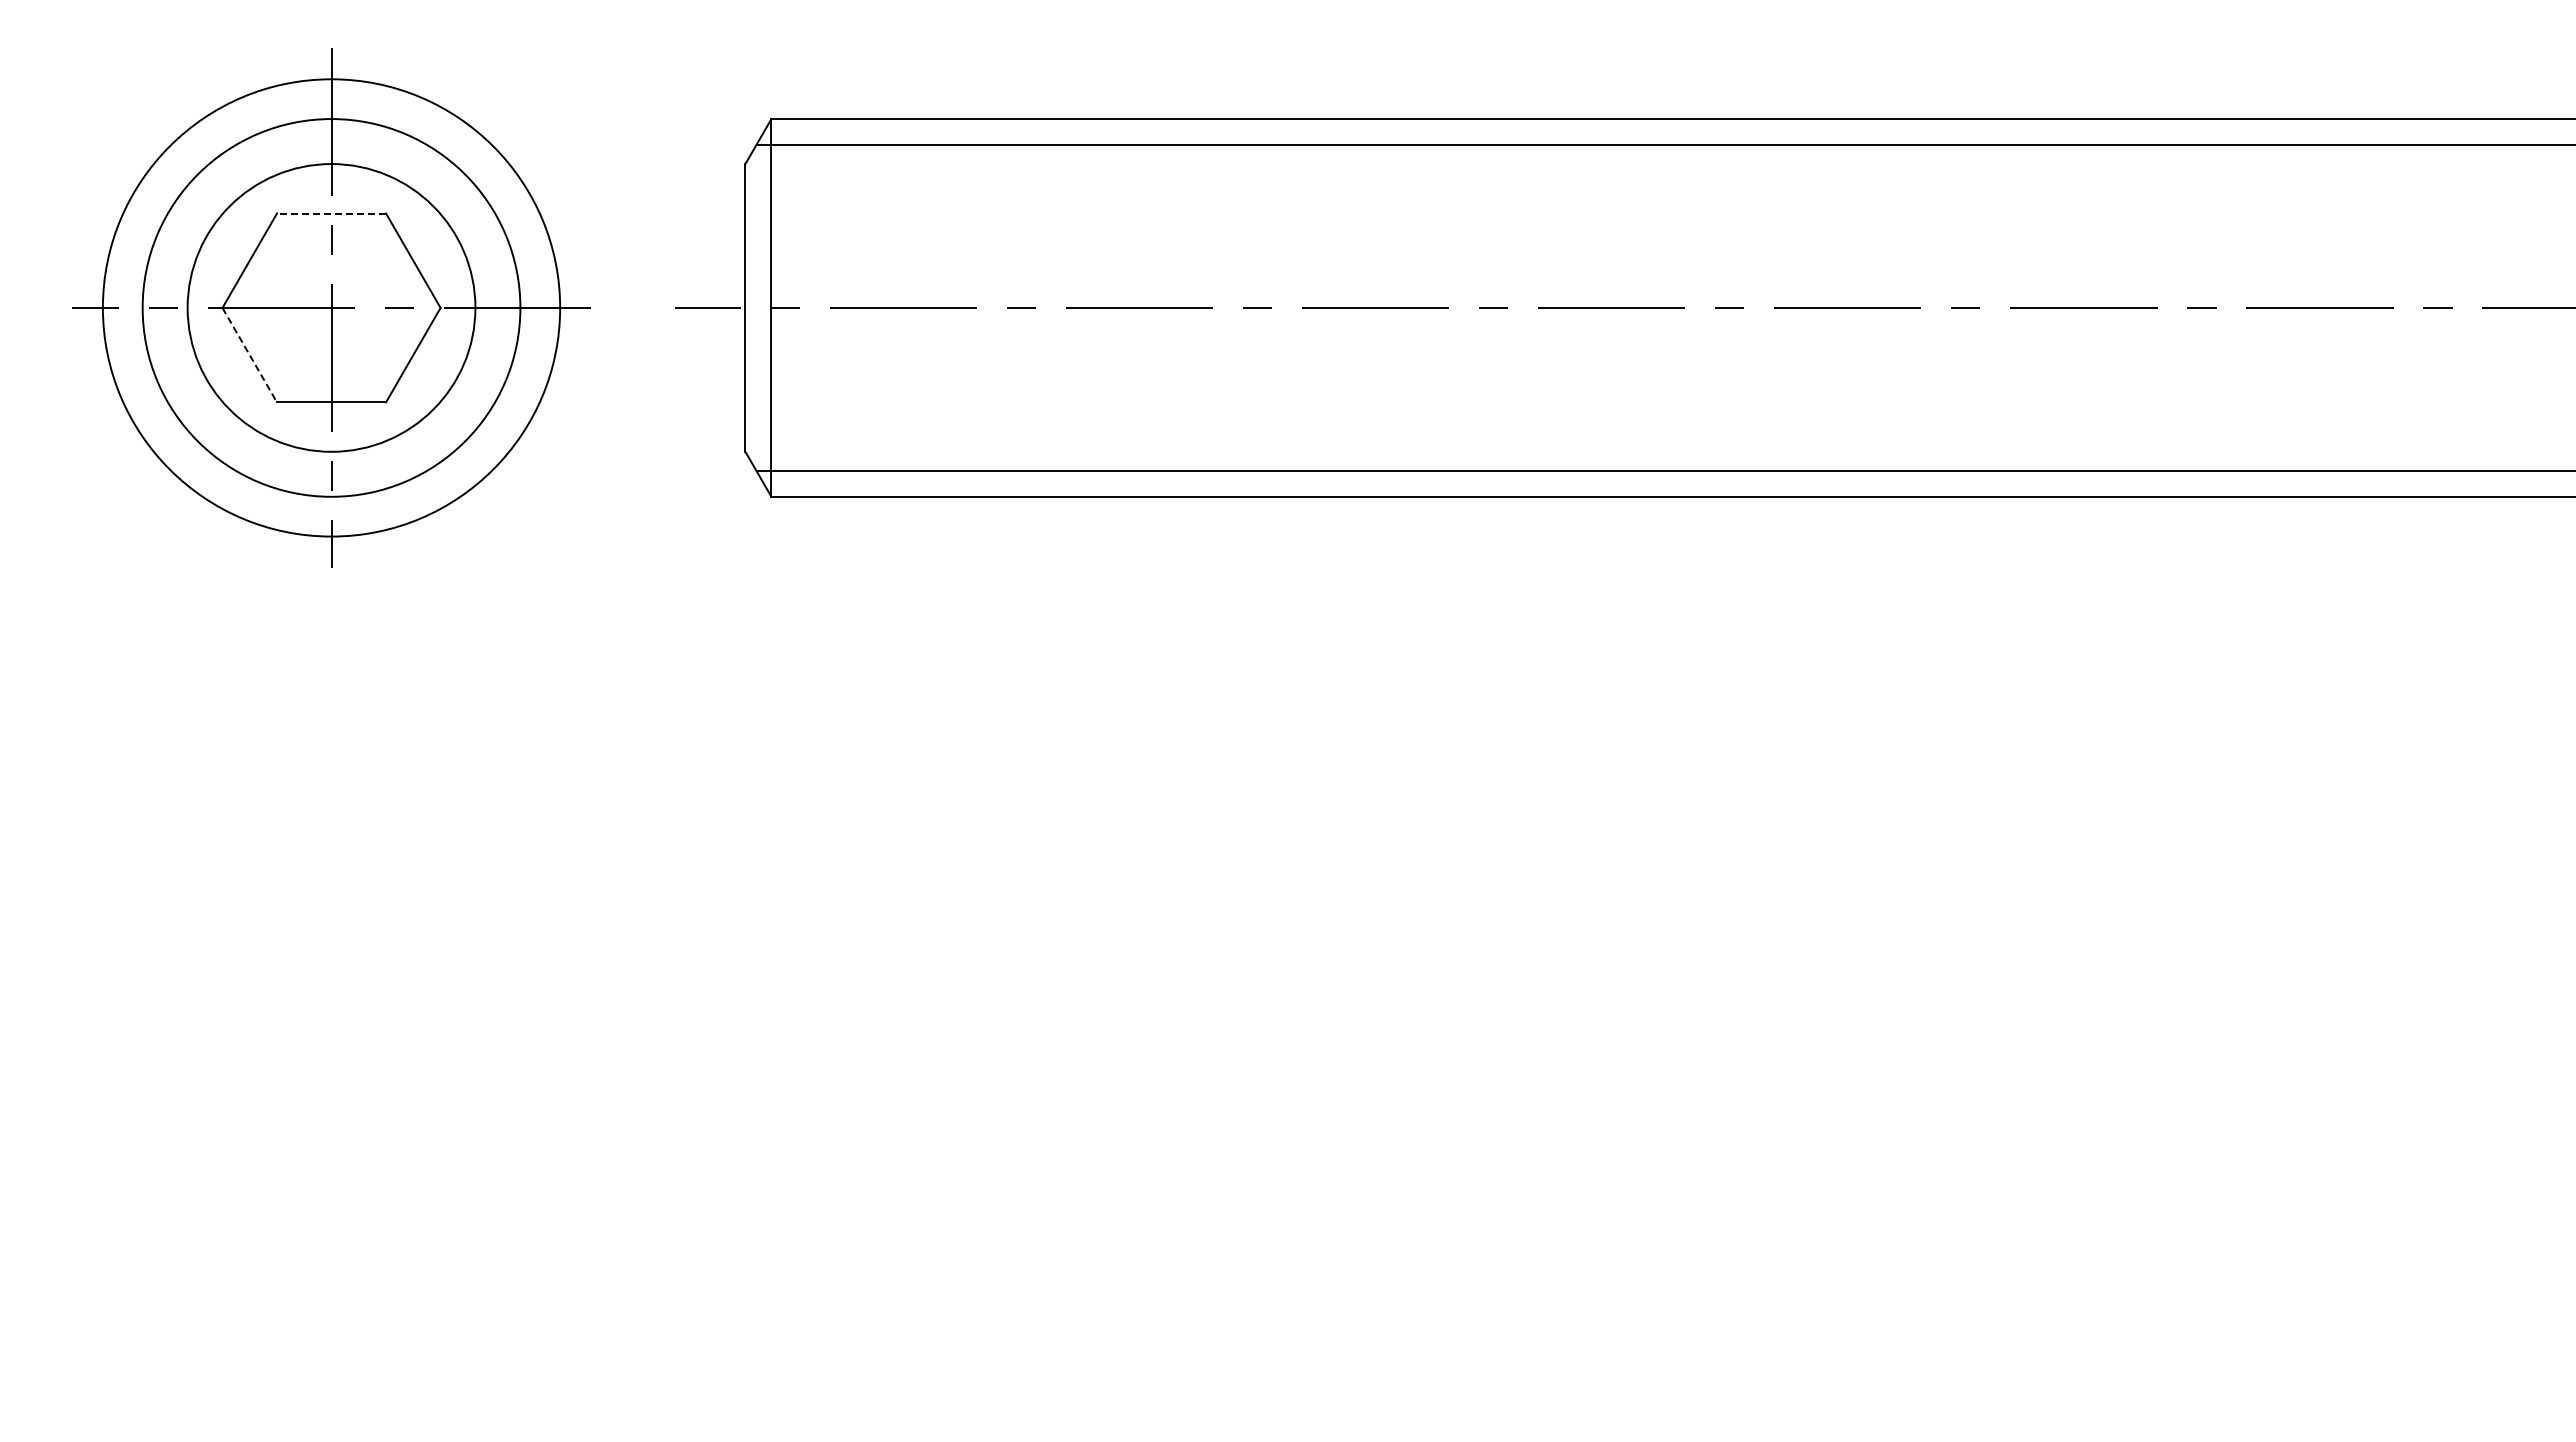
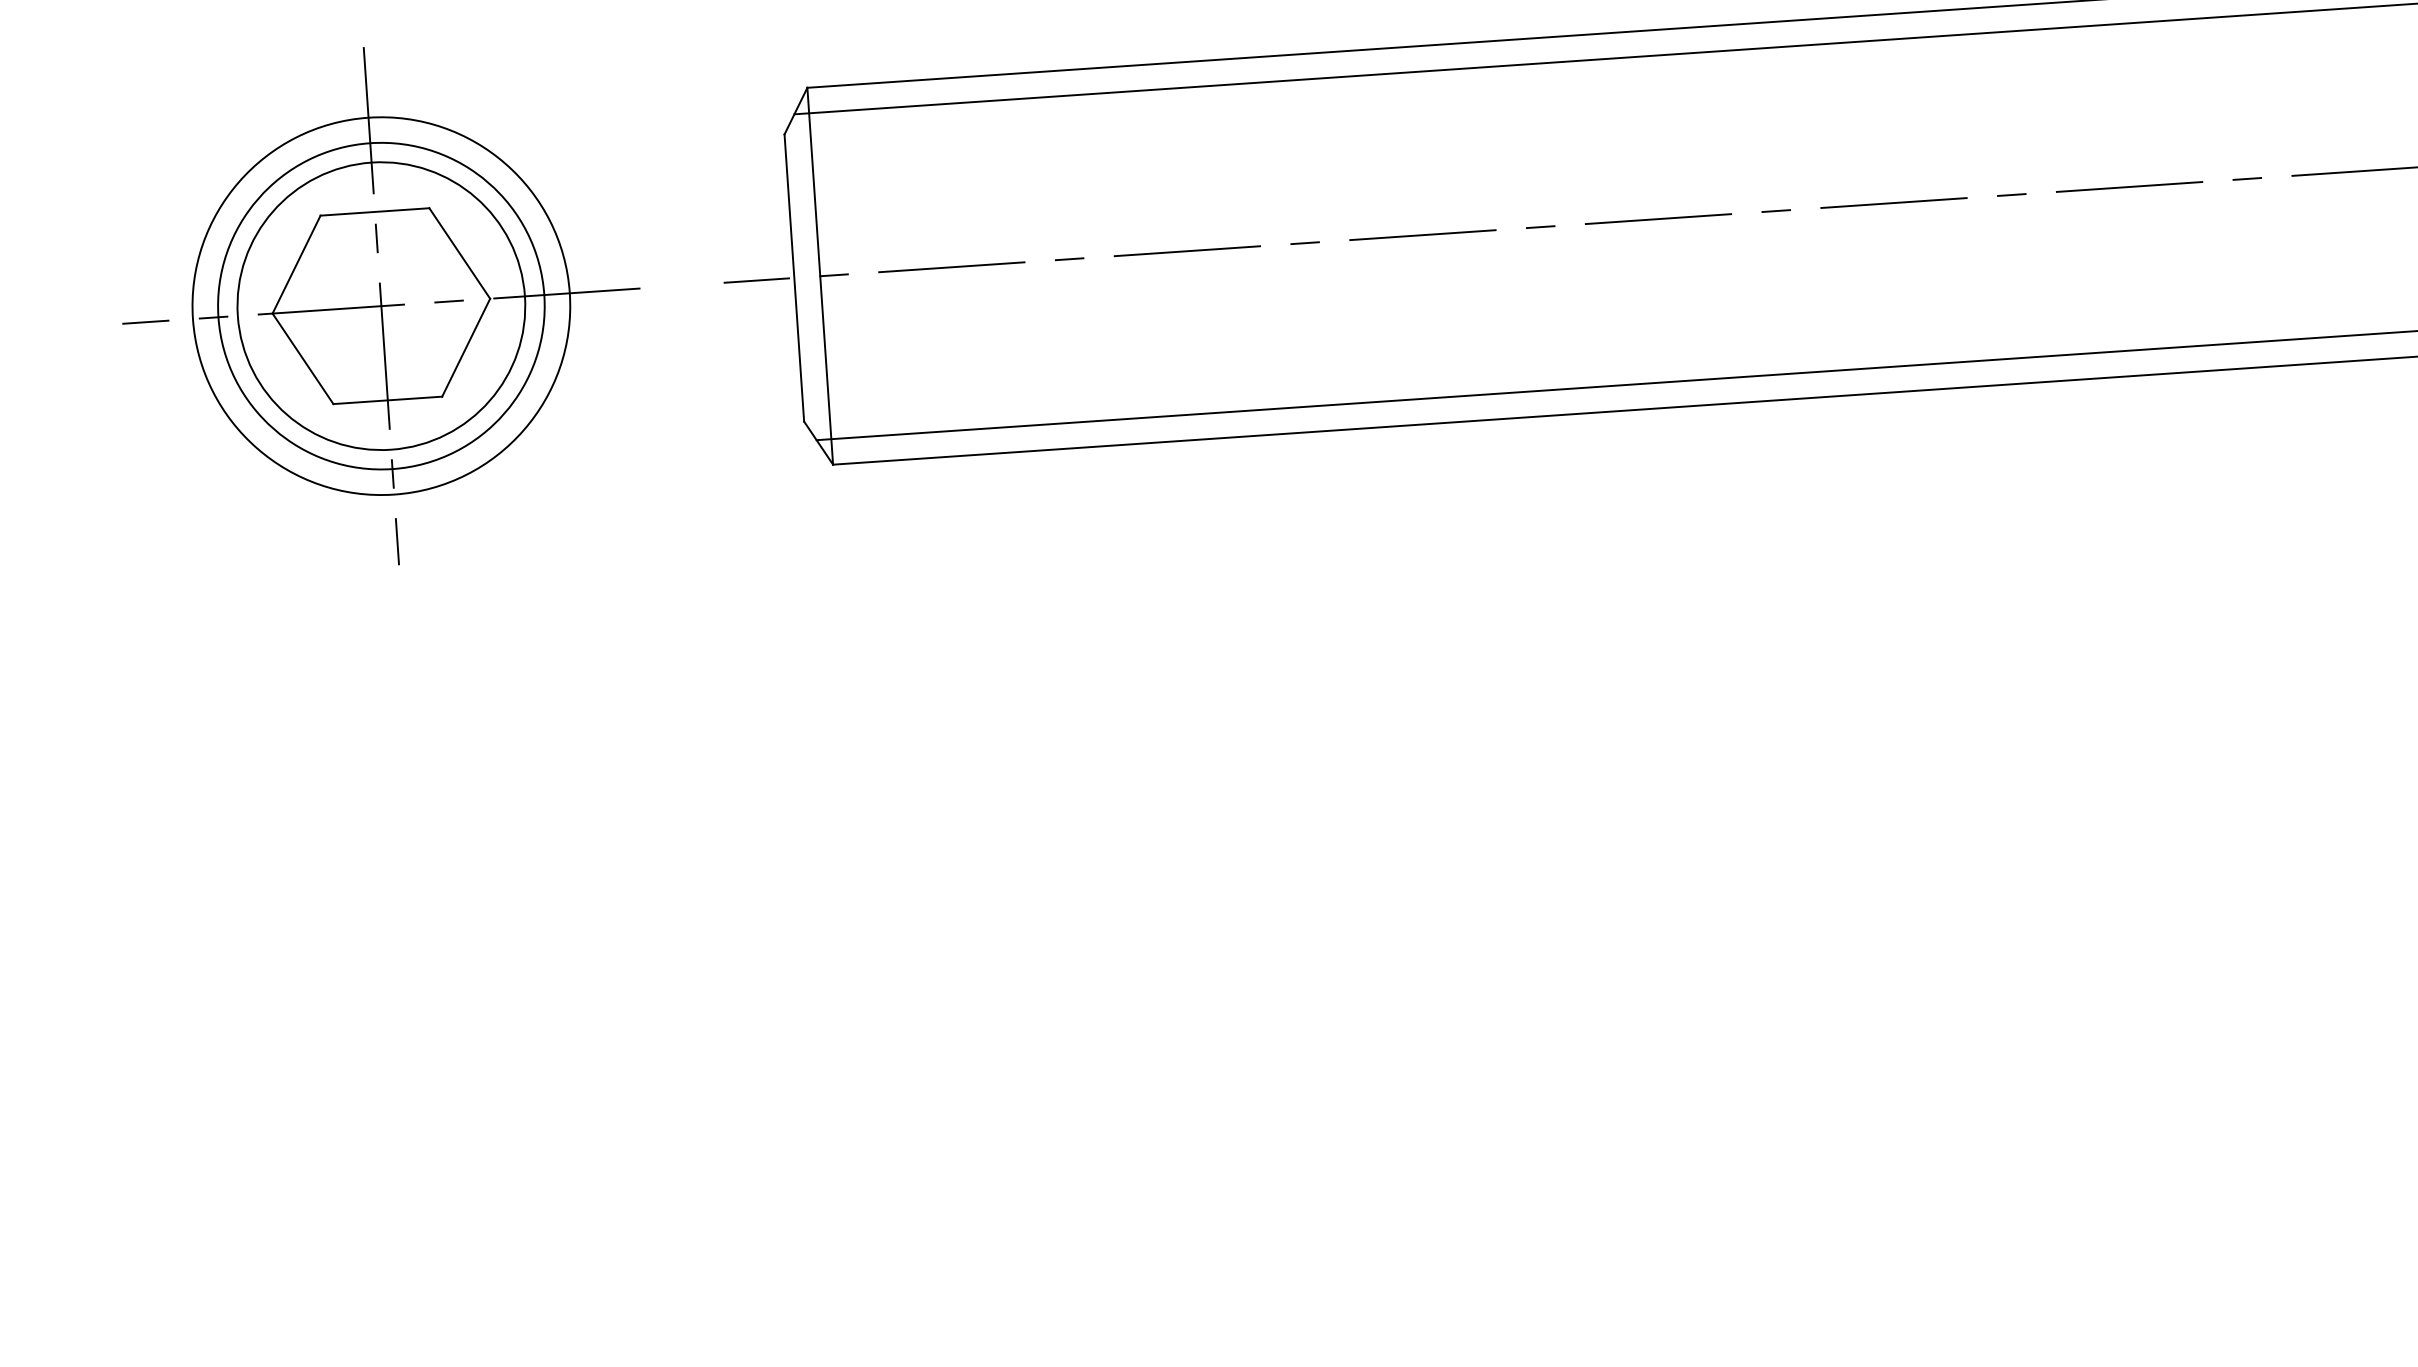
line: (331, 213) -> (374, 211), dashed -> solid
circle: (331, 307) -> (381, 305), size x0.71
line: (249, 355) -> (302, 359), dashed -> solid

